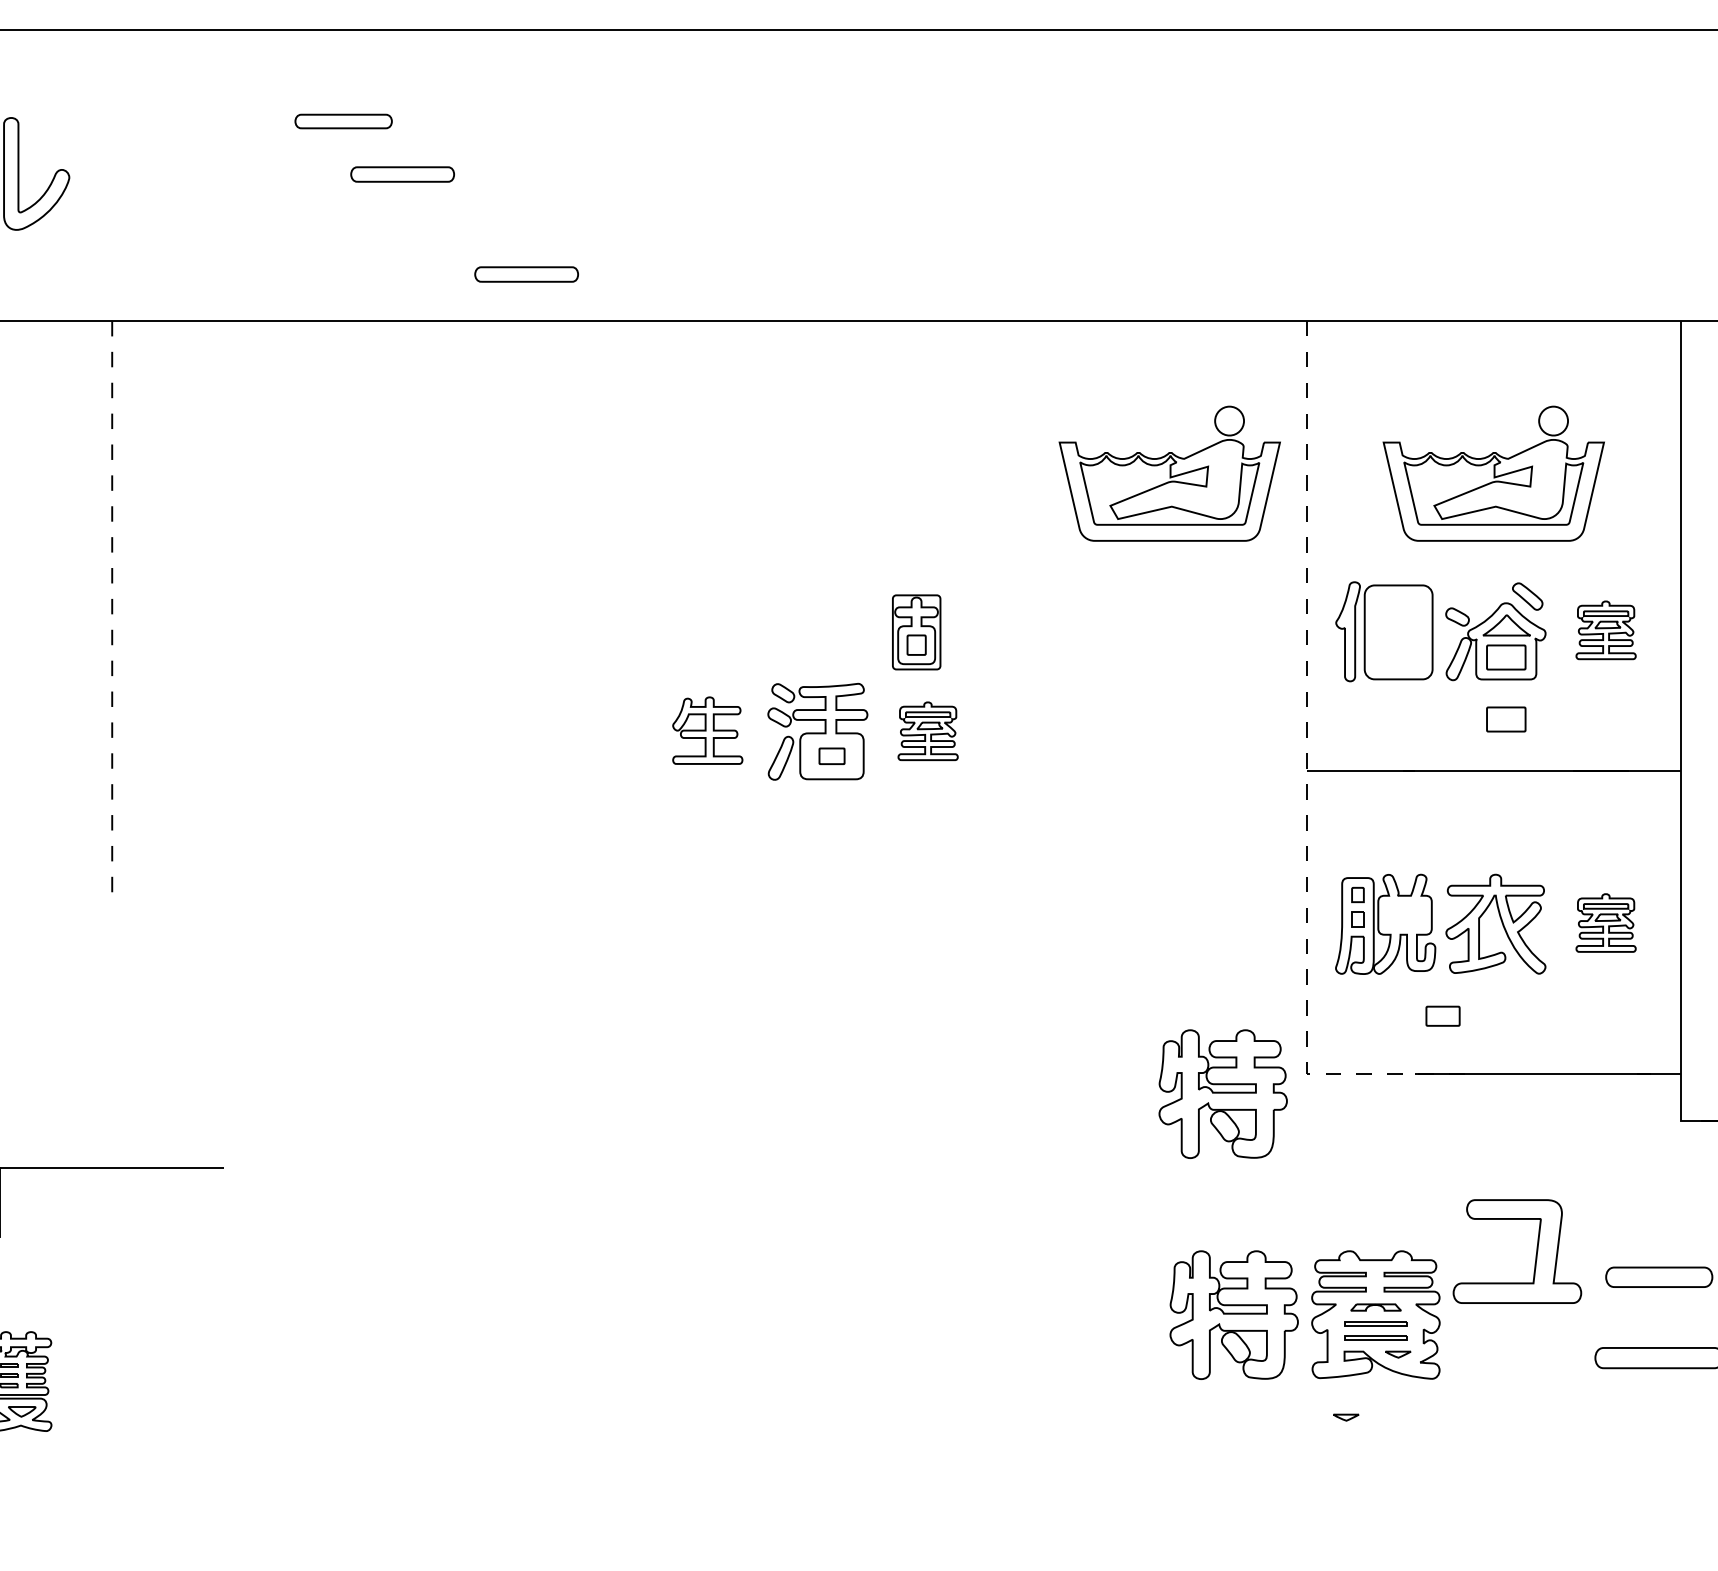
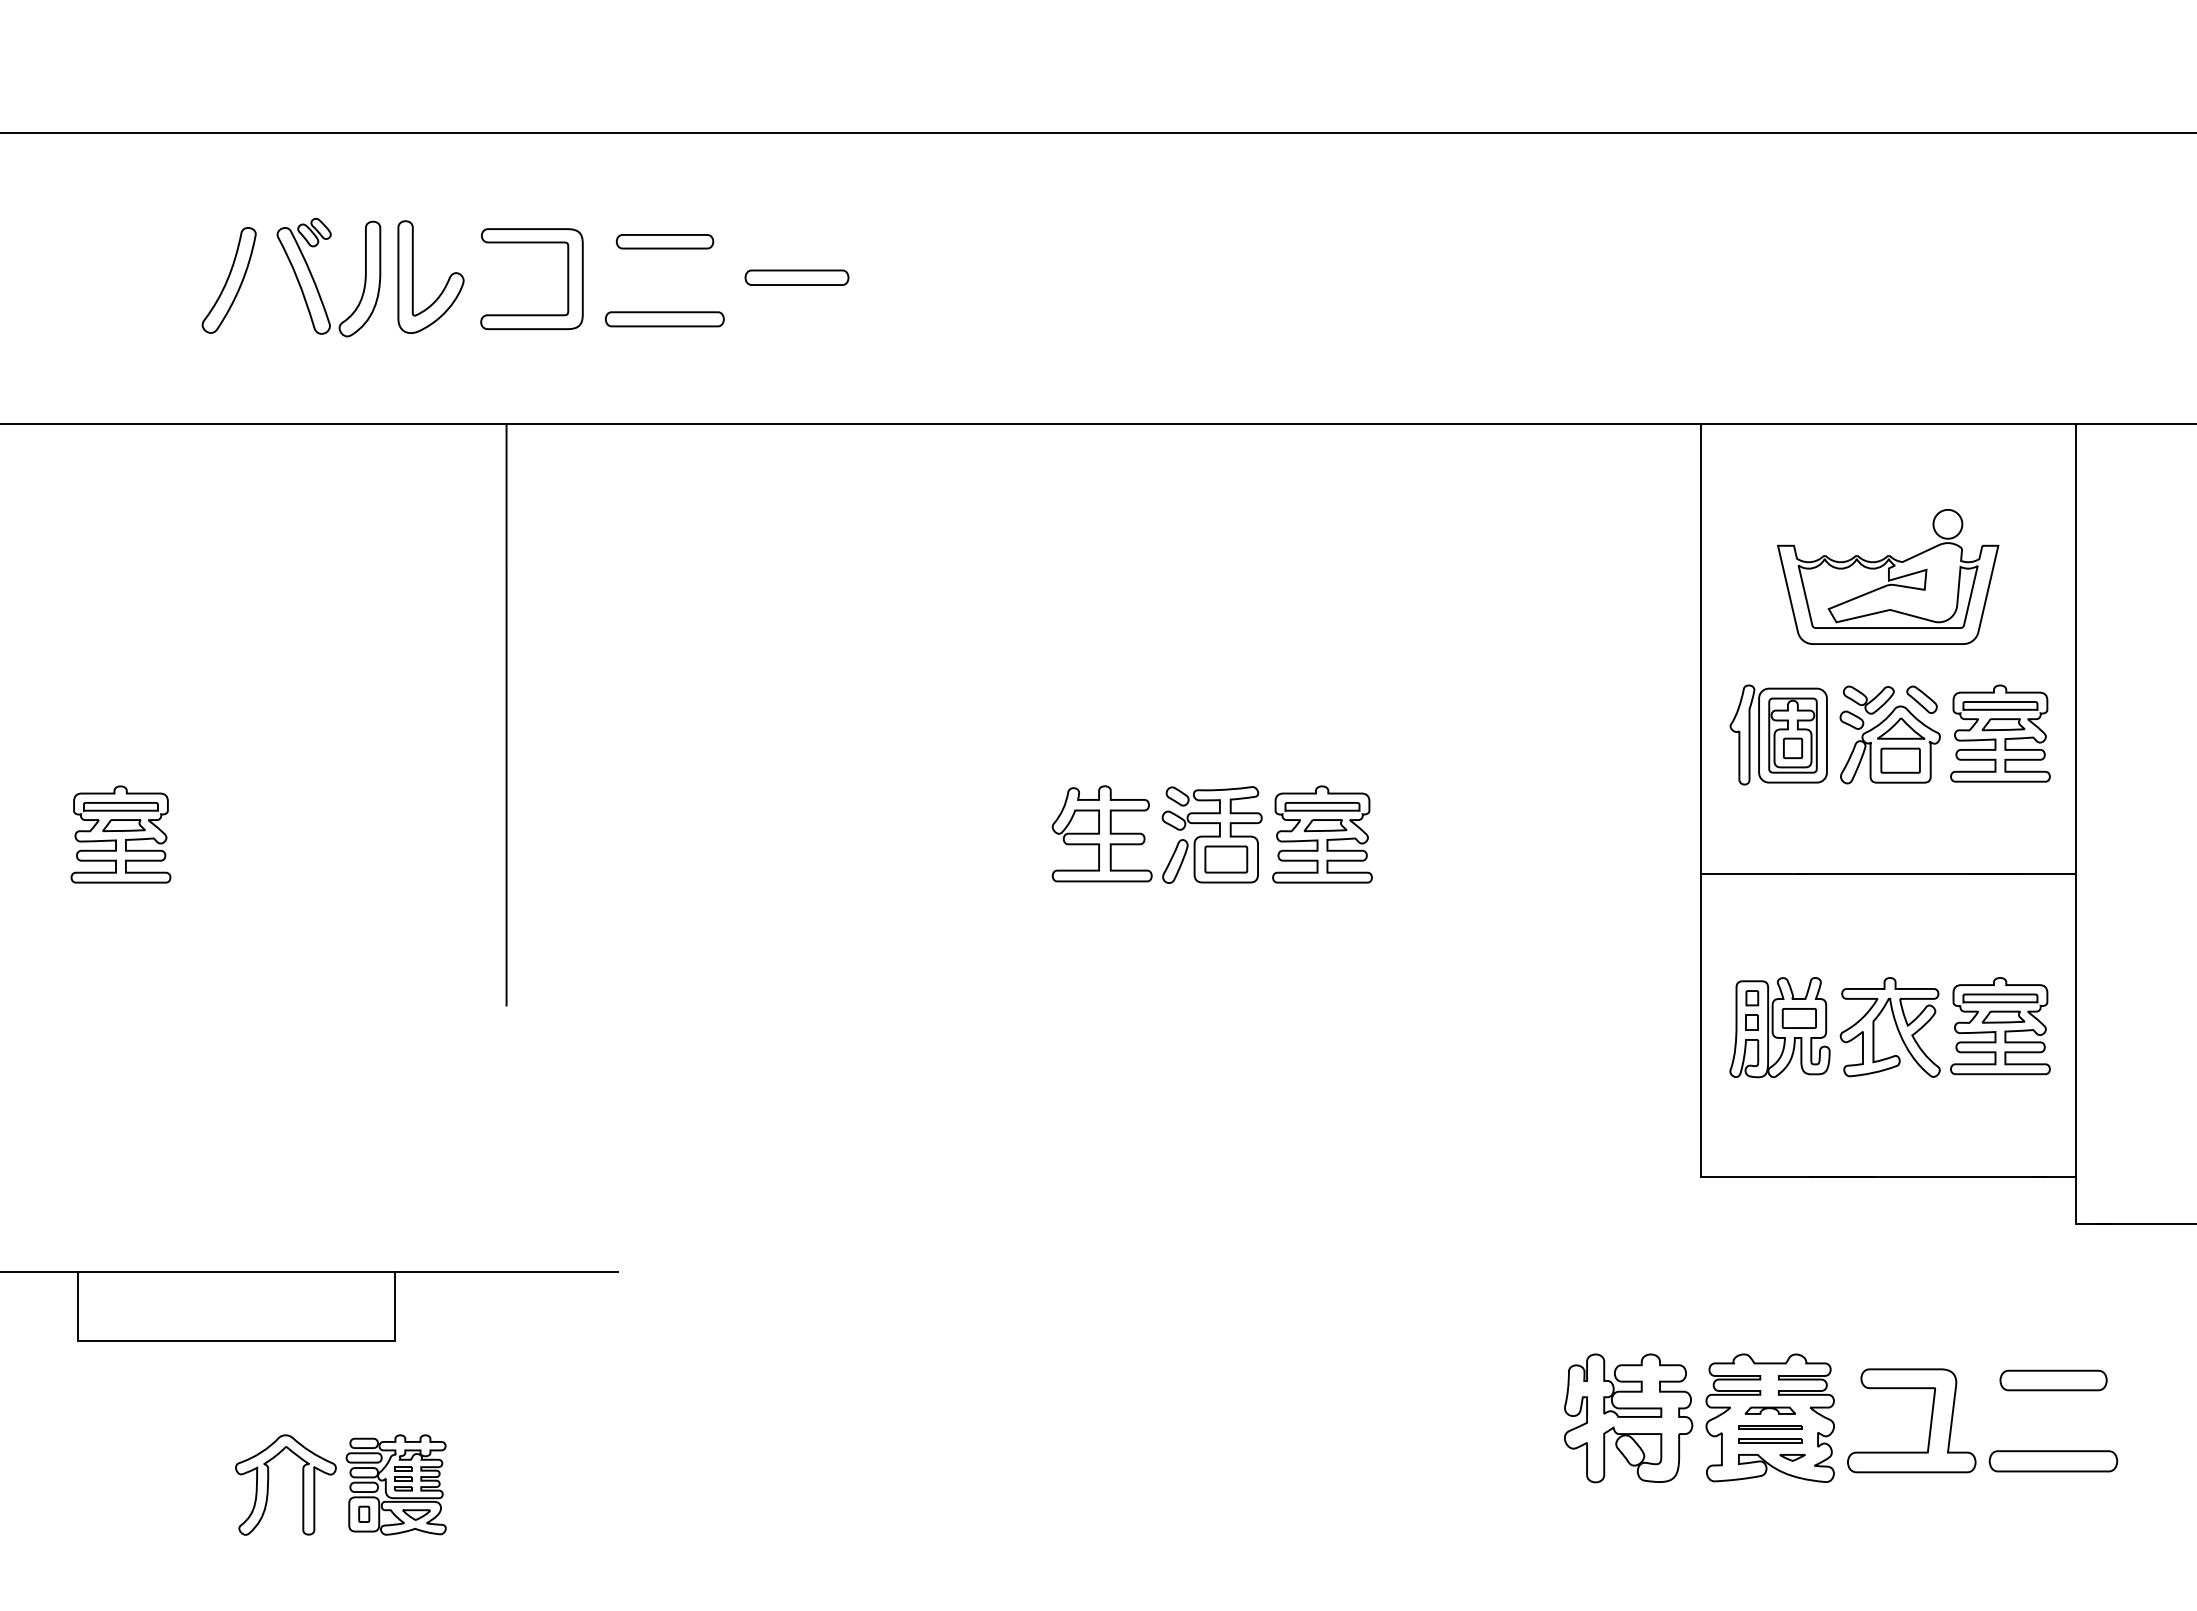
part: (343, 121) -> (664, 241), moved
part: (137, 211) -> (531, 314), added
part: (270, 216) -> (664, 319), added
part: (526, 274) -> (920, 377), removed
part: (1170, 473) -> (1564, 576), removed
part: (1474, 596) -> (1868, 699), added
line: (112, 612) -> (506, 715), dashed -> solid
part: (1606, 630) -> (2000, 733), size x1.67
part: (916, 632) -> (1792, 735), moved
part: (1506, 719) -> (1900, 822), removed
part: (707, 730) -> (1101, 833), size x1.43
part: (928, 731) -> (1322, 834), size x1.67
part: (832, 756) -> (1226, 859), size x1.67
line: (1307, 784) -> (1701, 887), dashed -> solid
part: (1606, 923) -> (2000, 1026), size x1.67
part: (1442, 1016) -> (1798, 1018), moved
part: (1223, 1094) -> (1617, 1197), removed
part: (1536, 1251) -> (1930, 1420), moved
part: (1346, 1417) -> (1740, 1520), removed

